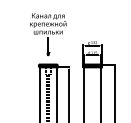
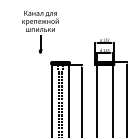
part: (48, 34) -> (40, 31), moved

